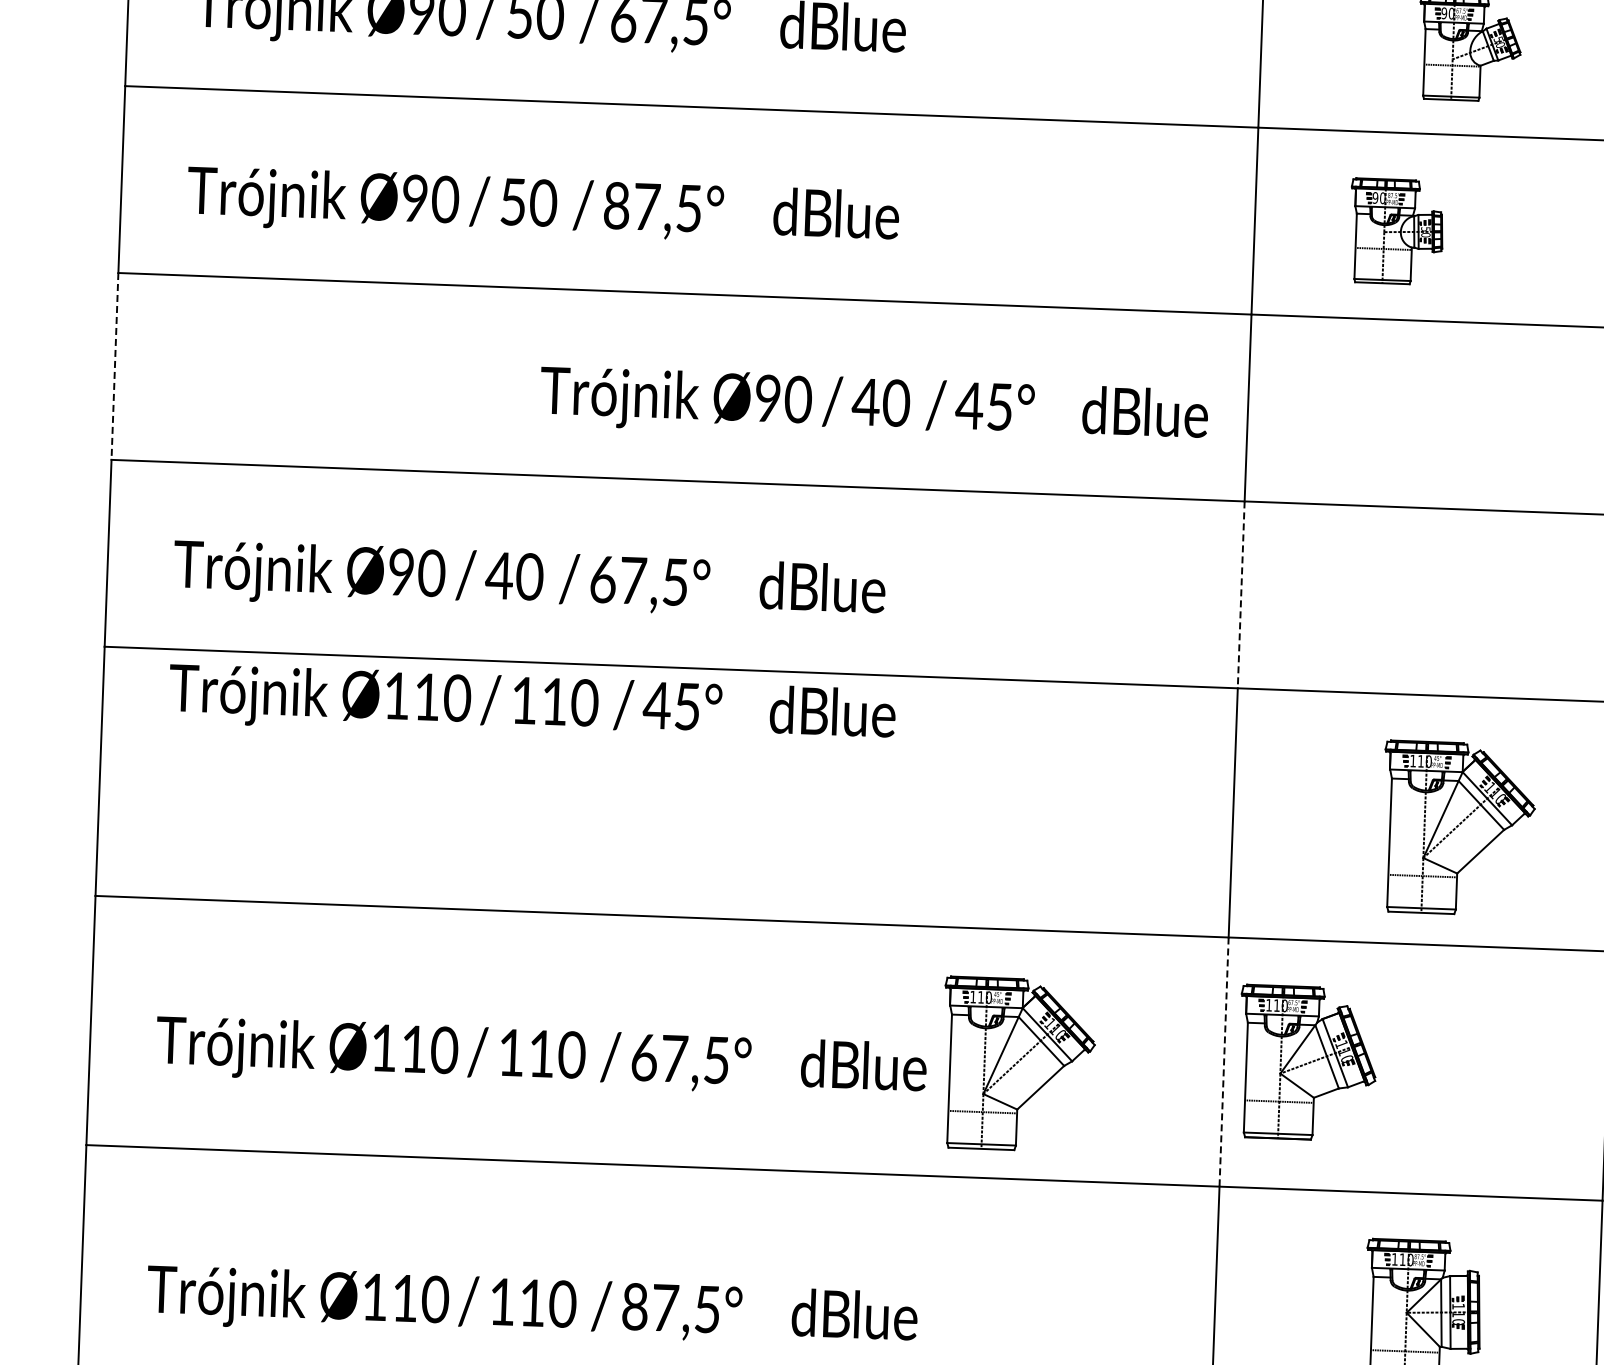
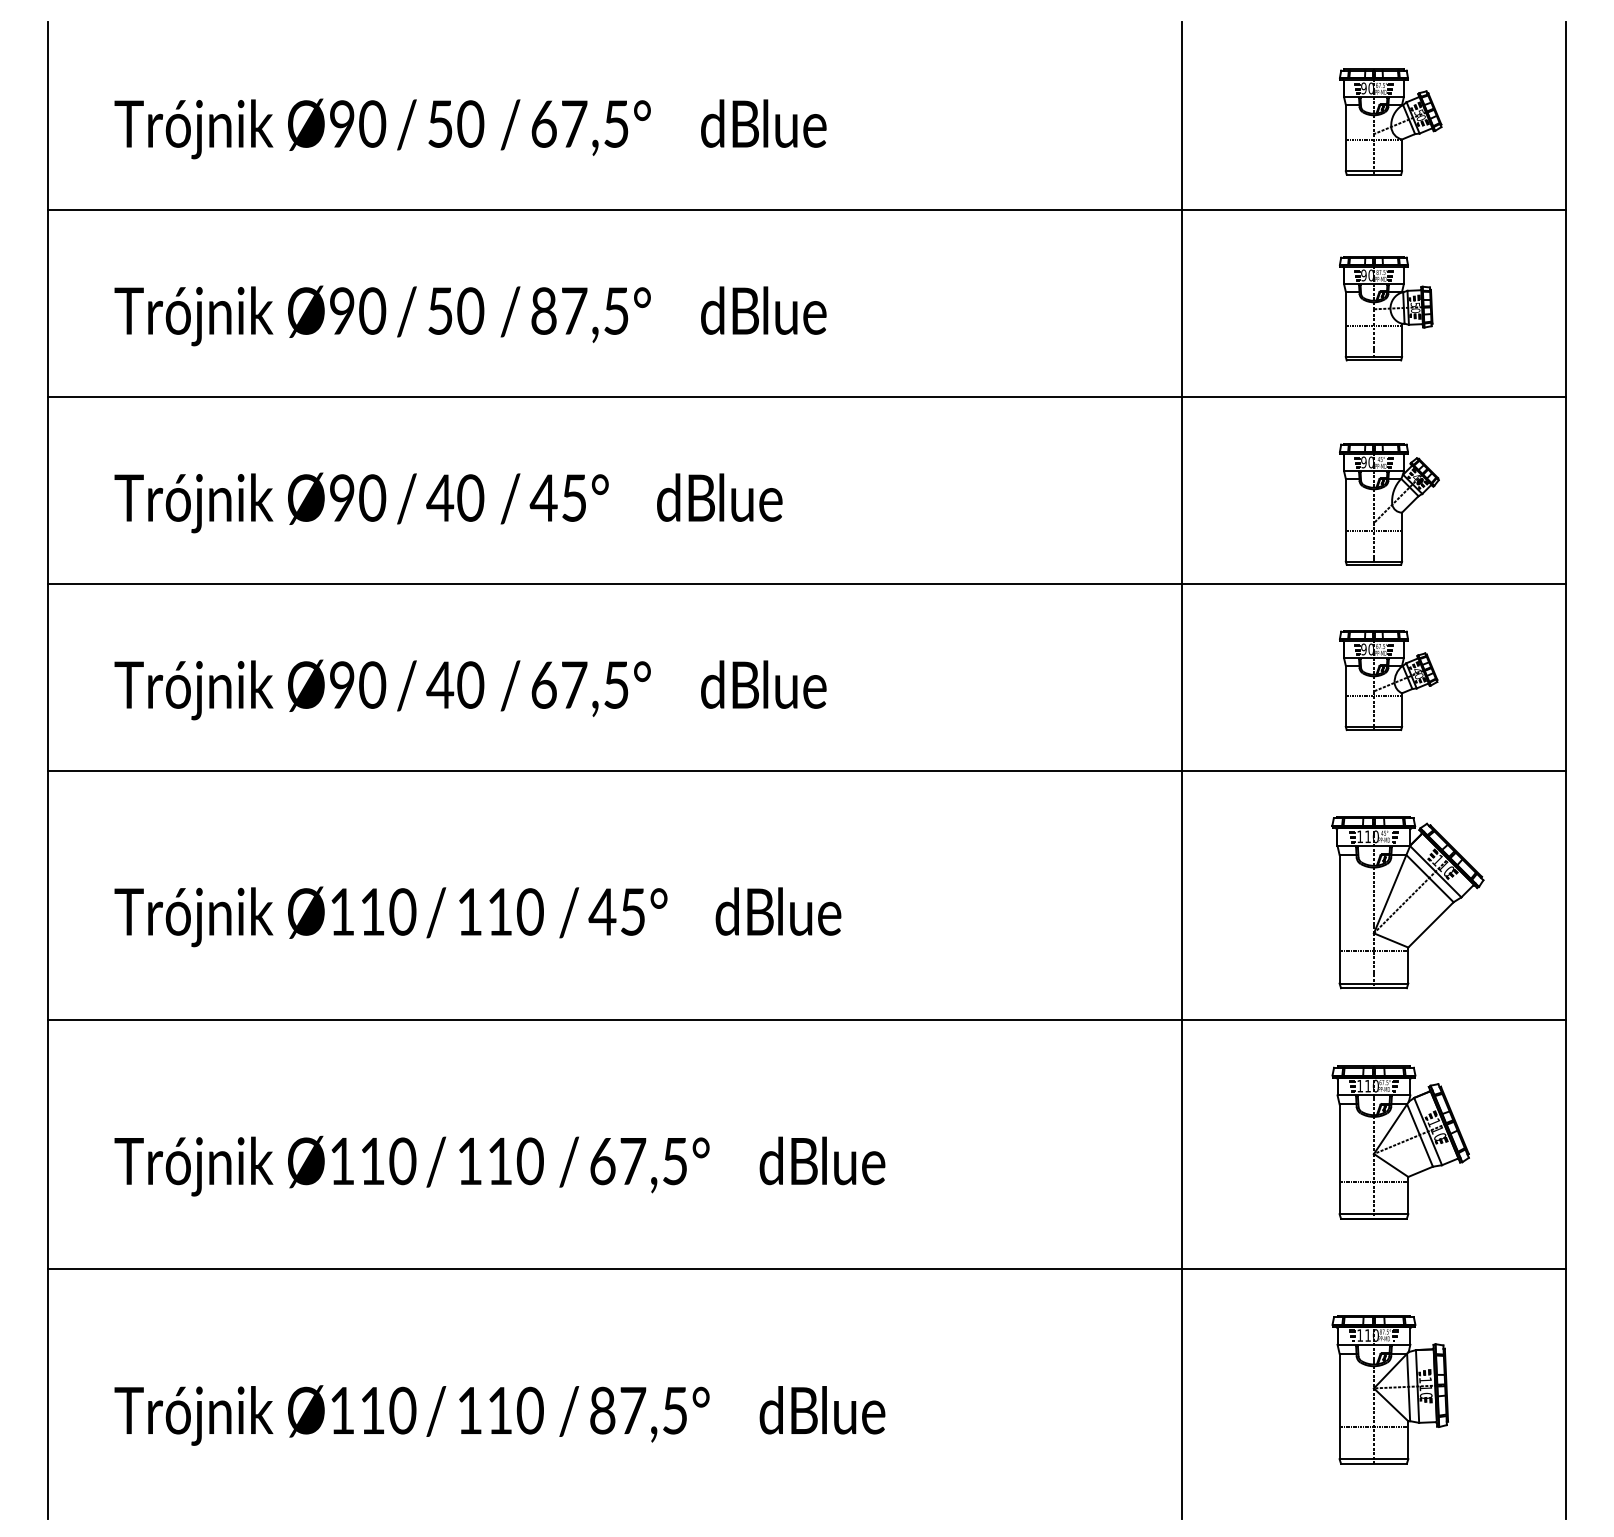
part: (1396, 231) -> (1386, 308), moved
line: (115, 366) -> (48, 490), dashed -> solid
text: (874, 406) -> (448, 502), moved
part: (1454, 430) -> (1389, 504), added
line: (1241, 595) -> (1182, 677), dashed -> solid
part: (1447, 605) -> (1388, 680), added
text: (531, 705) -> (477, 916), moved
line: (1224, 1062) -> (1182, 1144), dashed -> solid
part: (1307, 1063) -> (1400, 1142), moved
part: (1018, 1064) -> (976, 1154), removed

